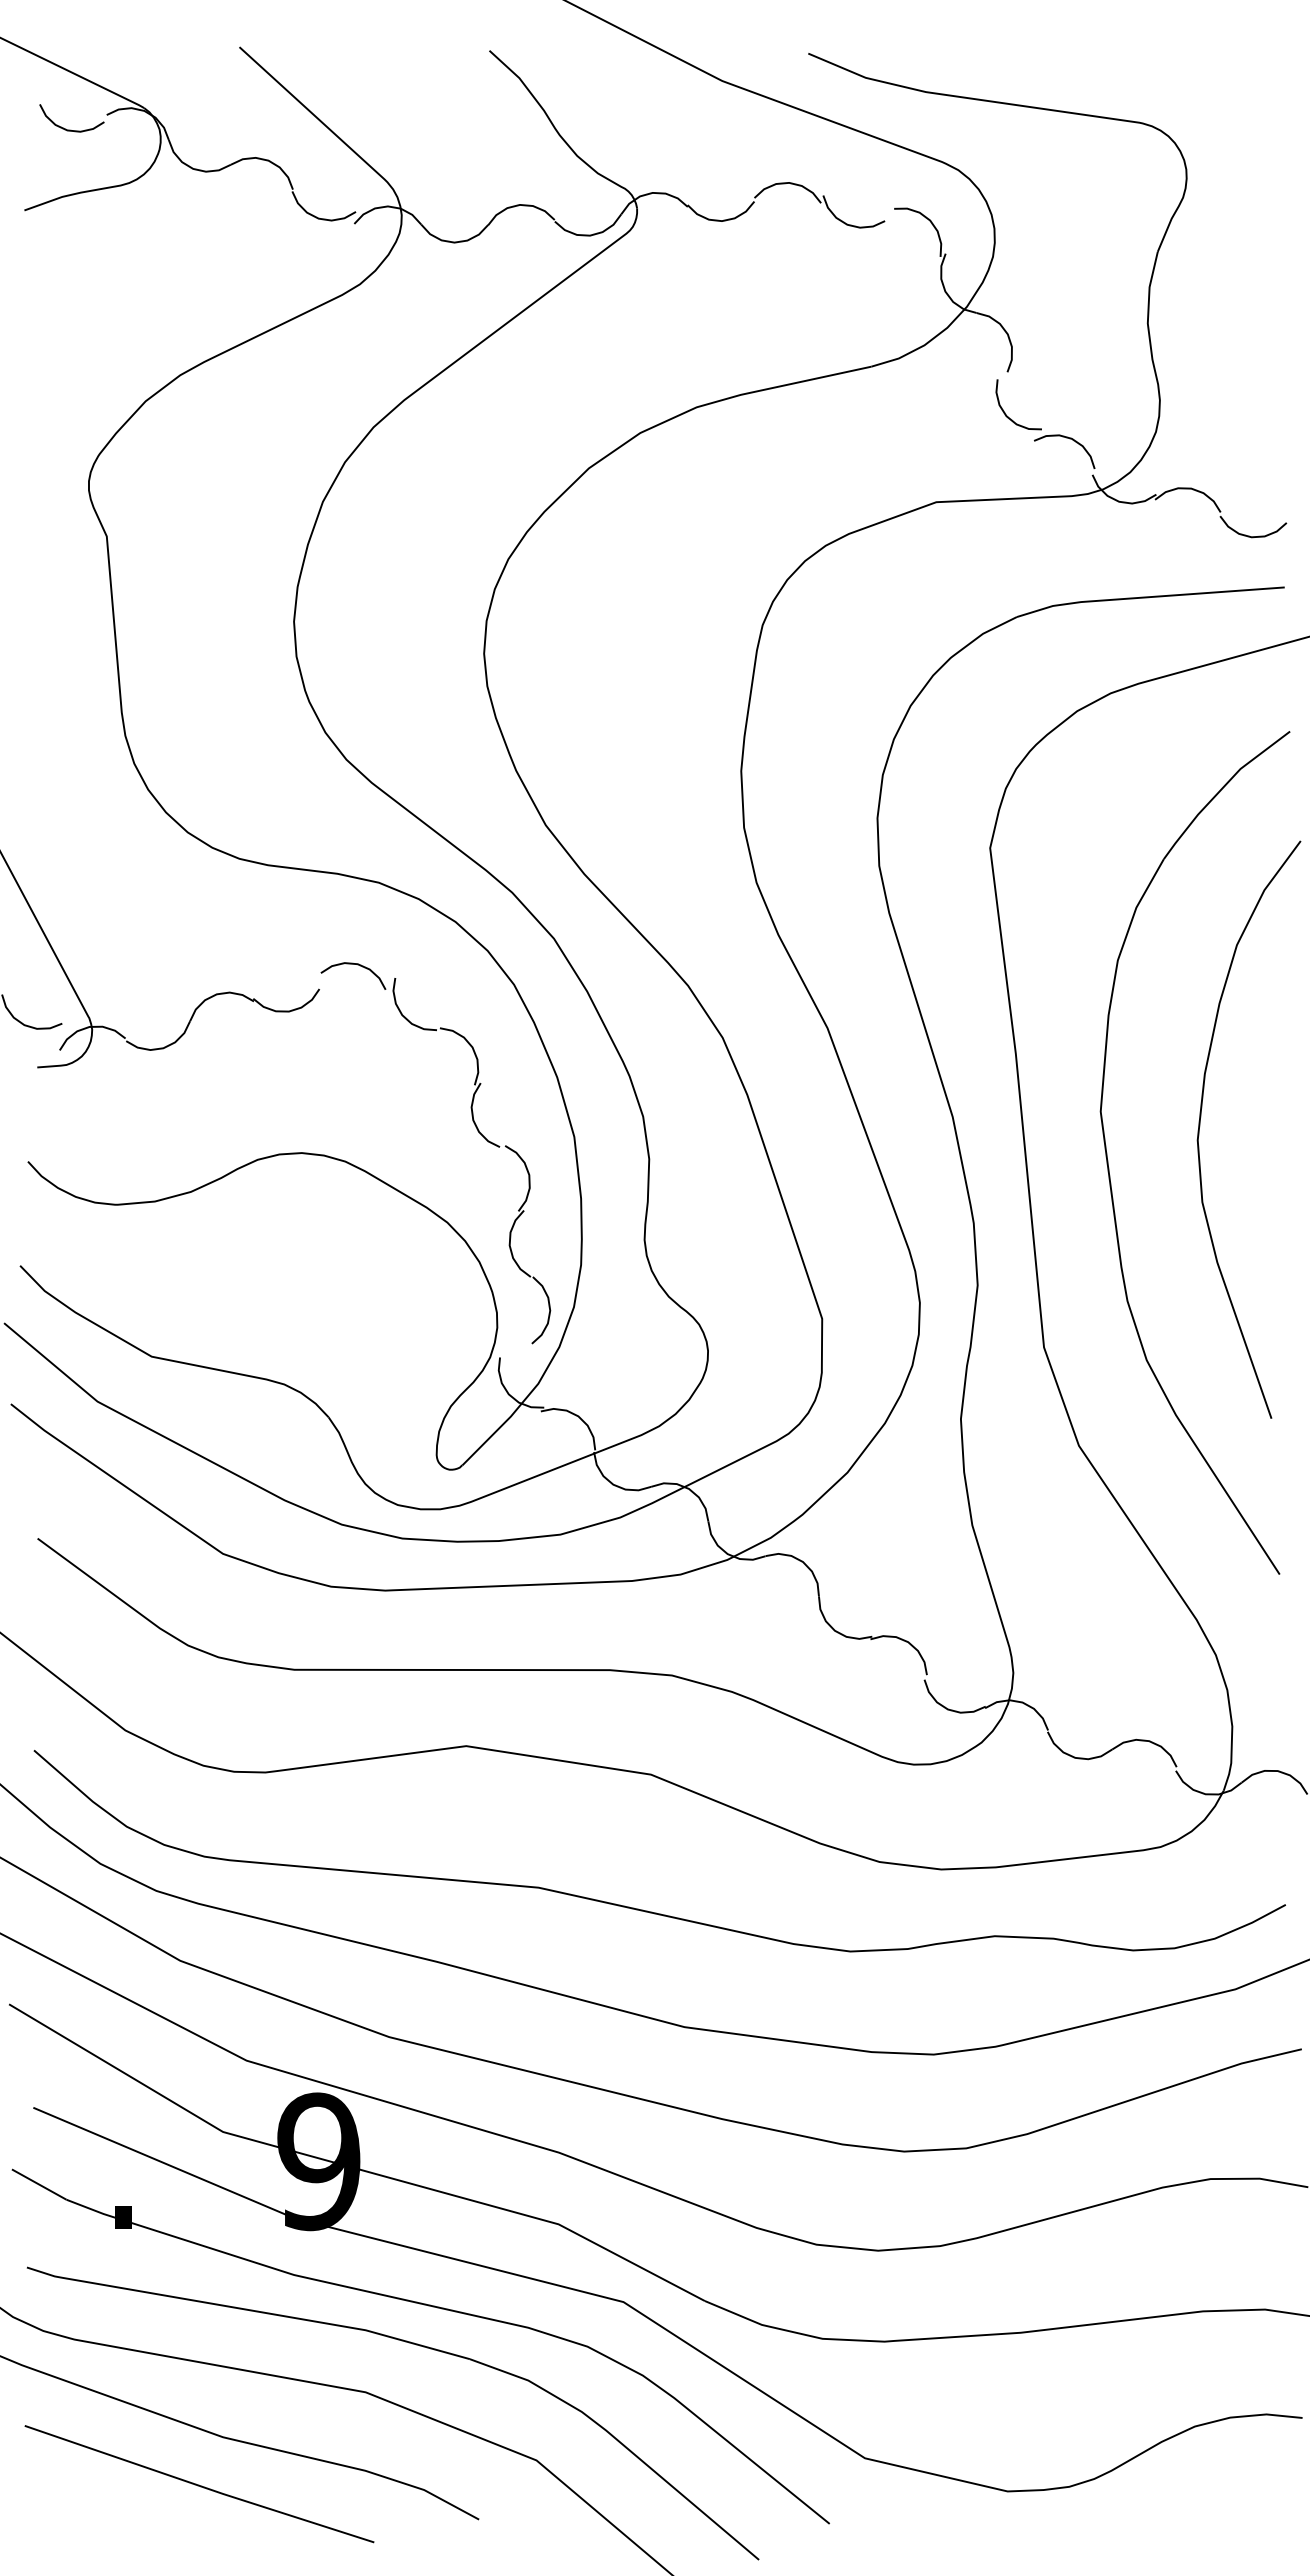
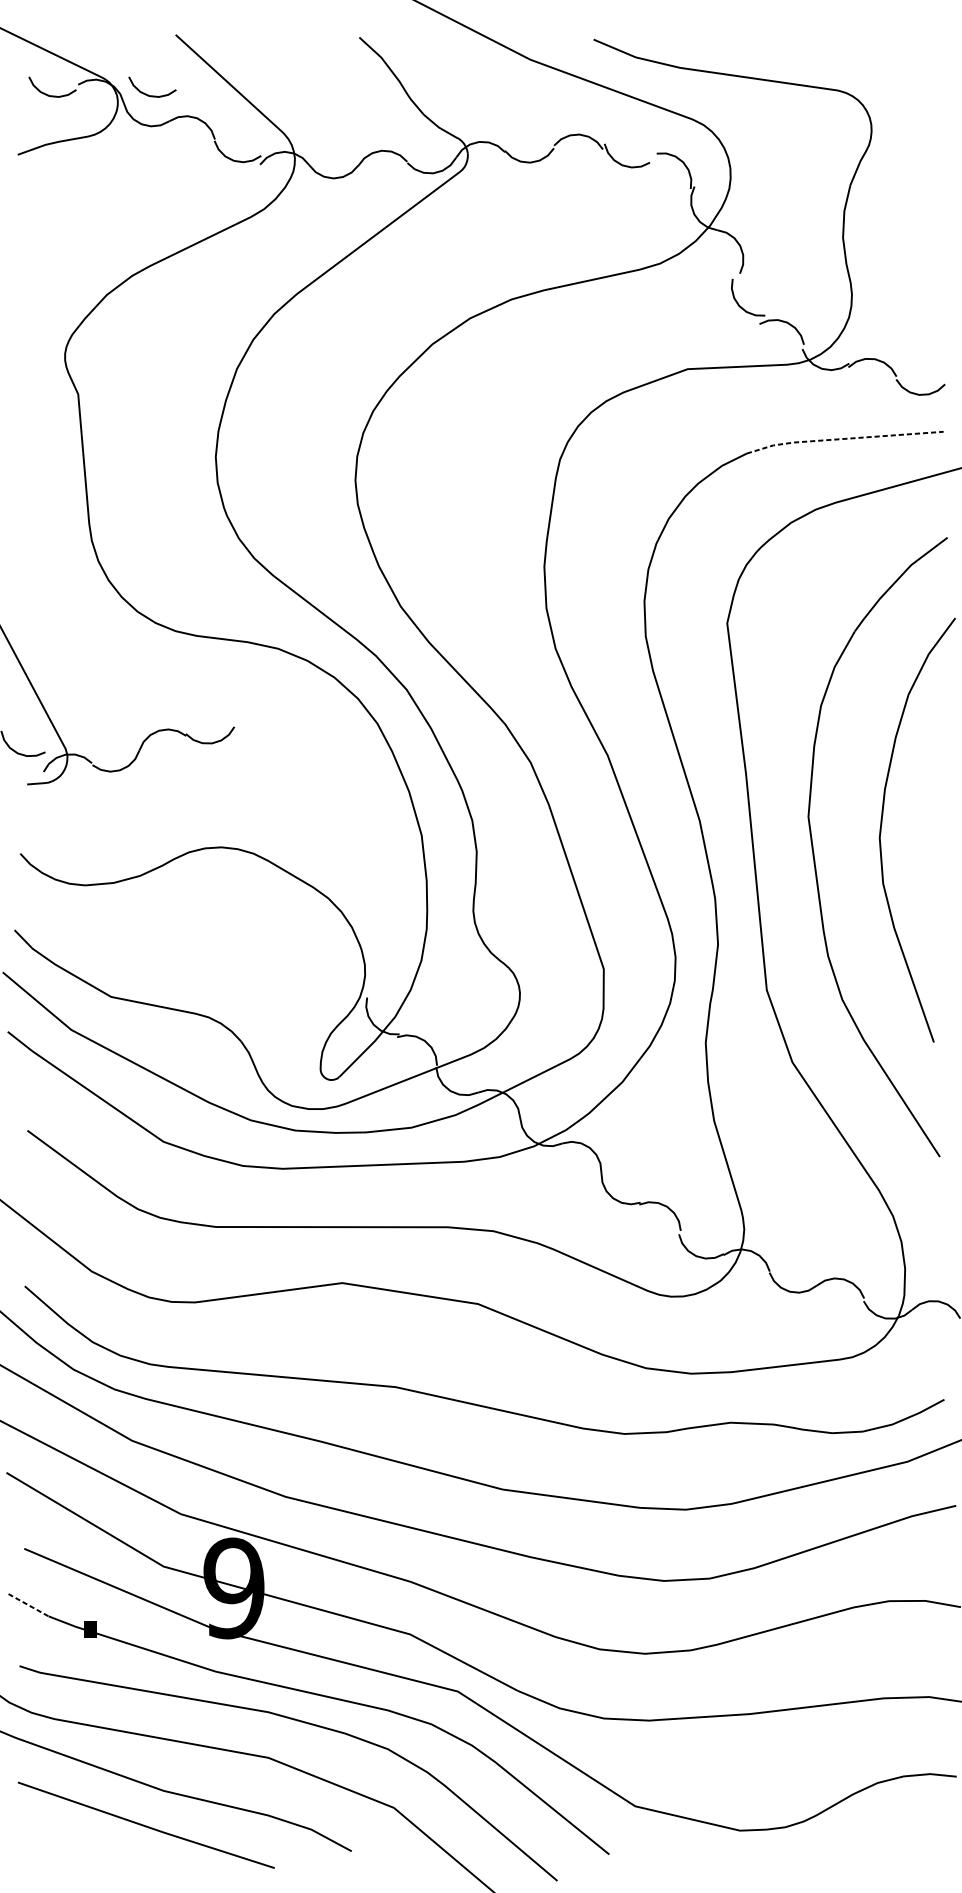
curve: (206, 129) -> (151, 95), added
line: (1148, 597) -> (843, 439), solid -> dashed
part: (477, 1131) -> (350, 831), removed
line: (39, 2184) -> (28, 1605), solid -> dashed

